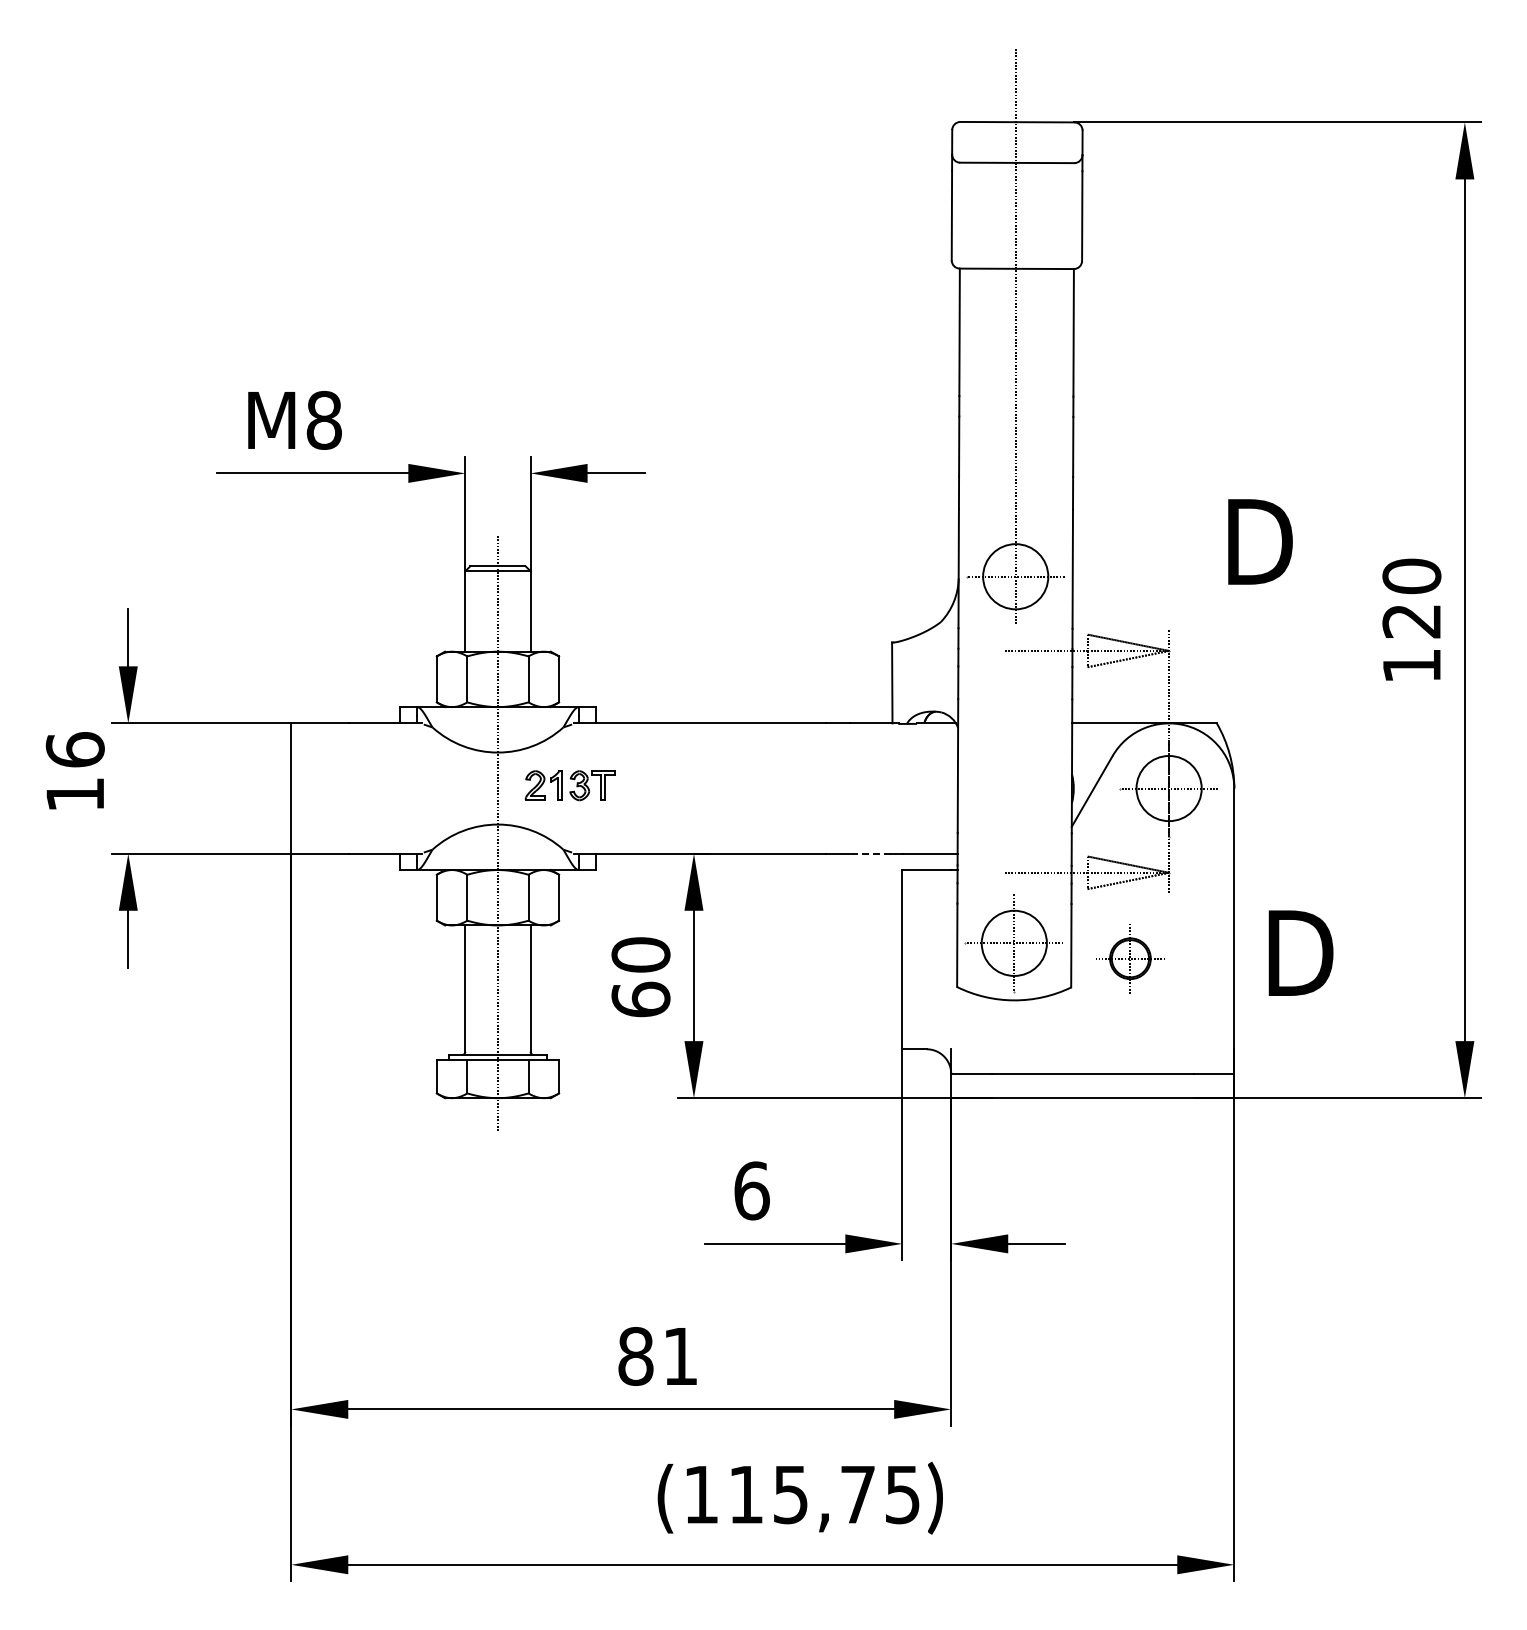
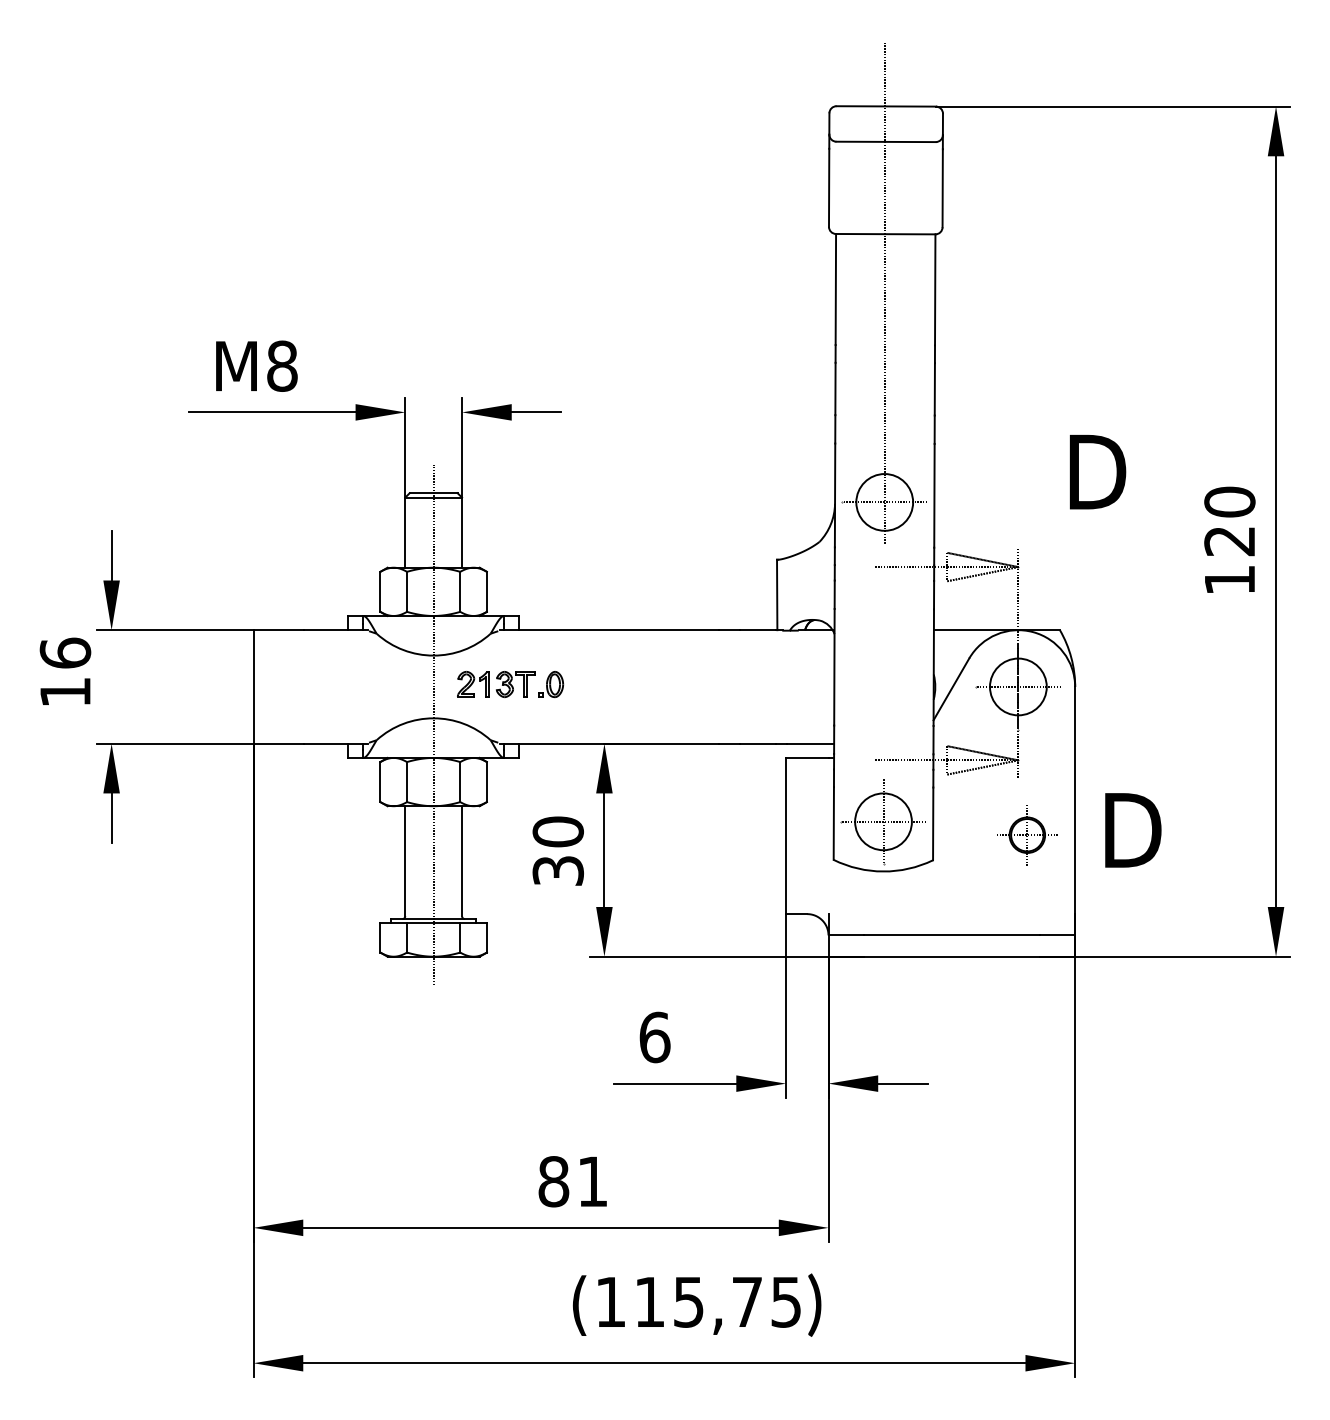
part: (632, 785) -> (550, 684), added
line: (869, 853) -> (757, 743), dashed -> solid
part: (1130, 958) -> (1027, 835), moved
text: (640, 999) -> (557, 870), 60 -> 30

